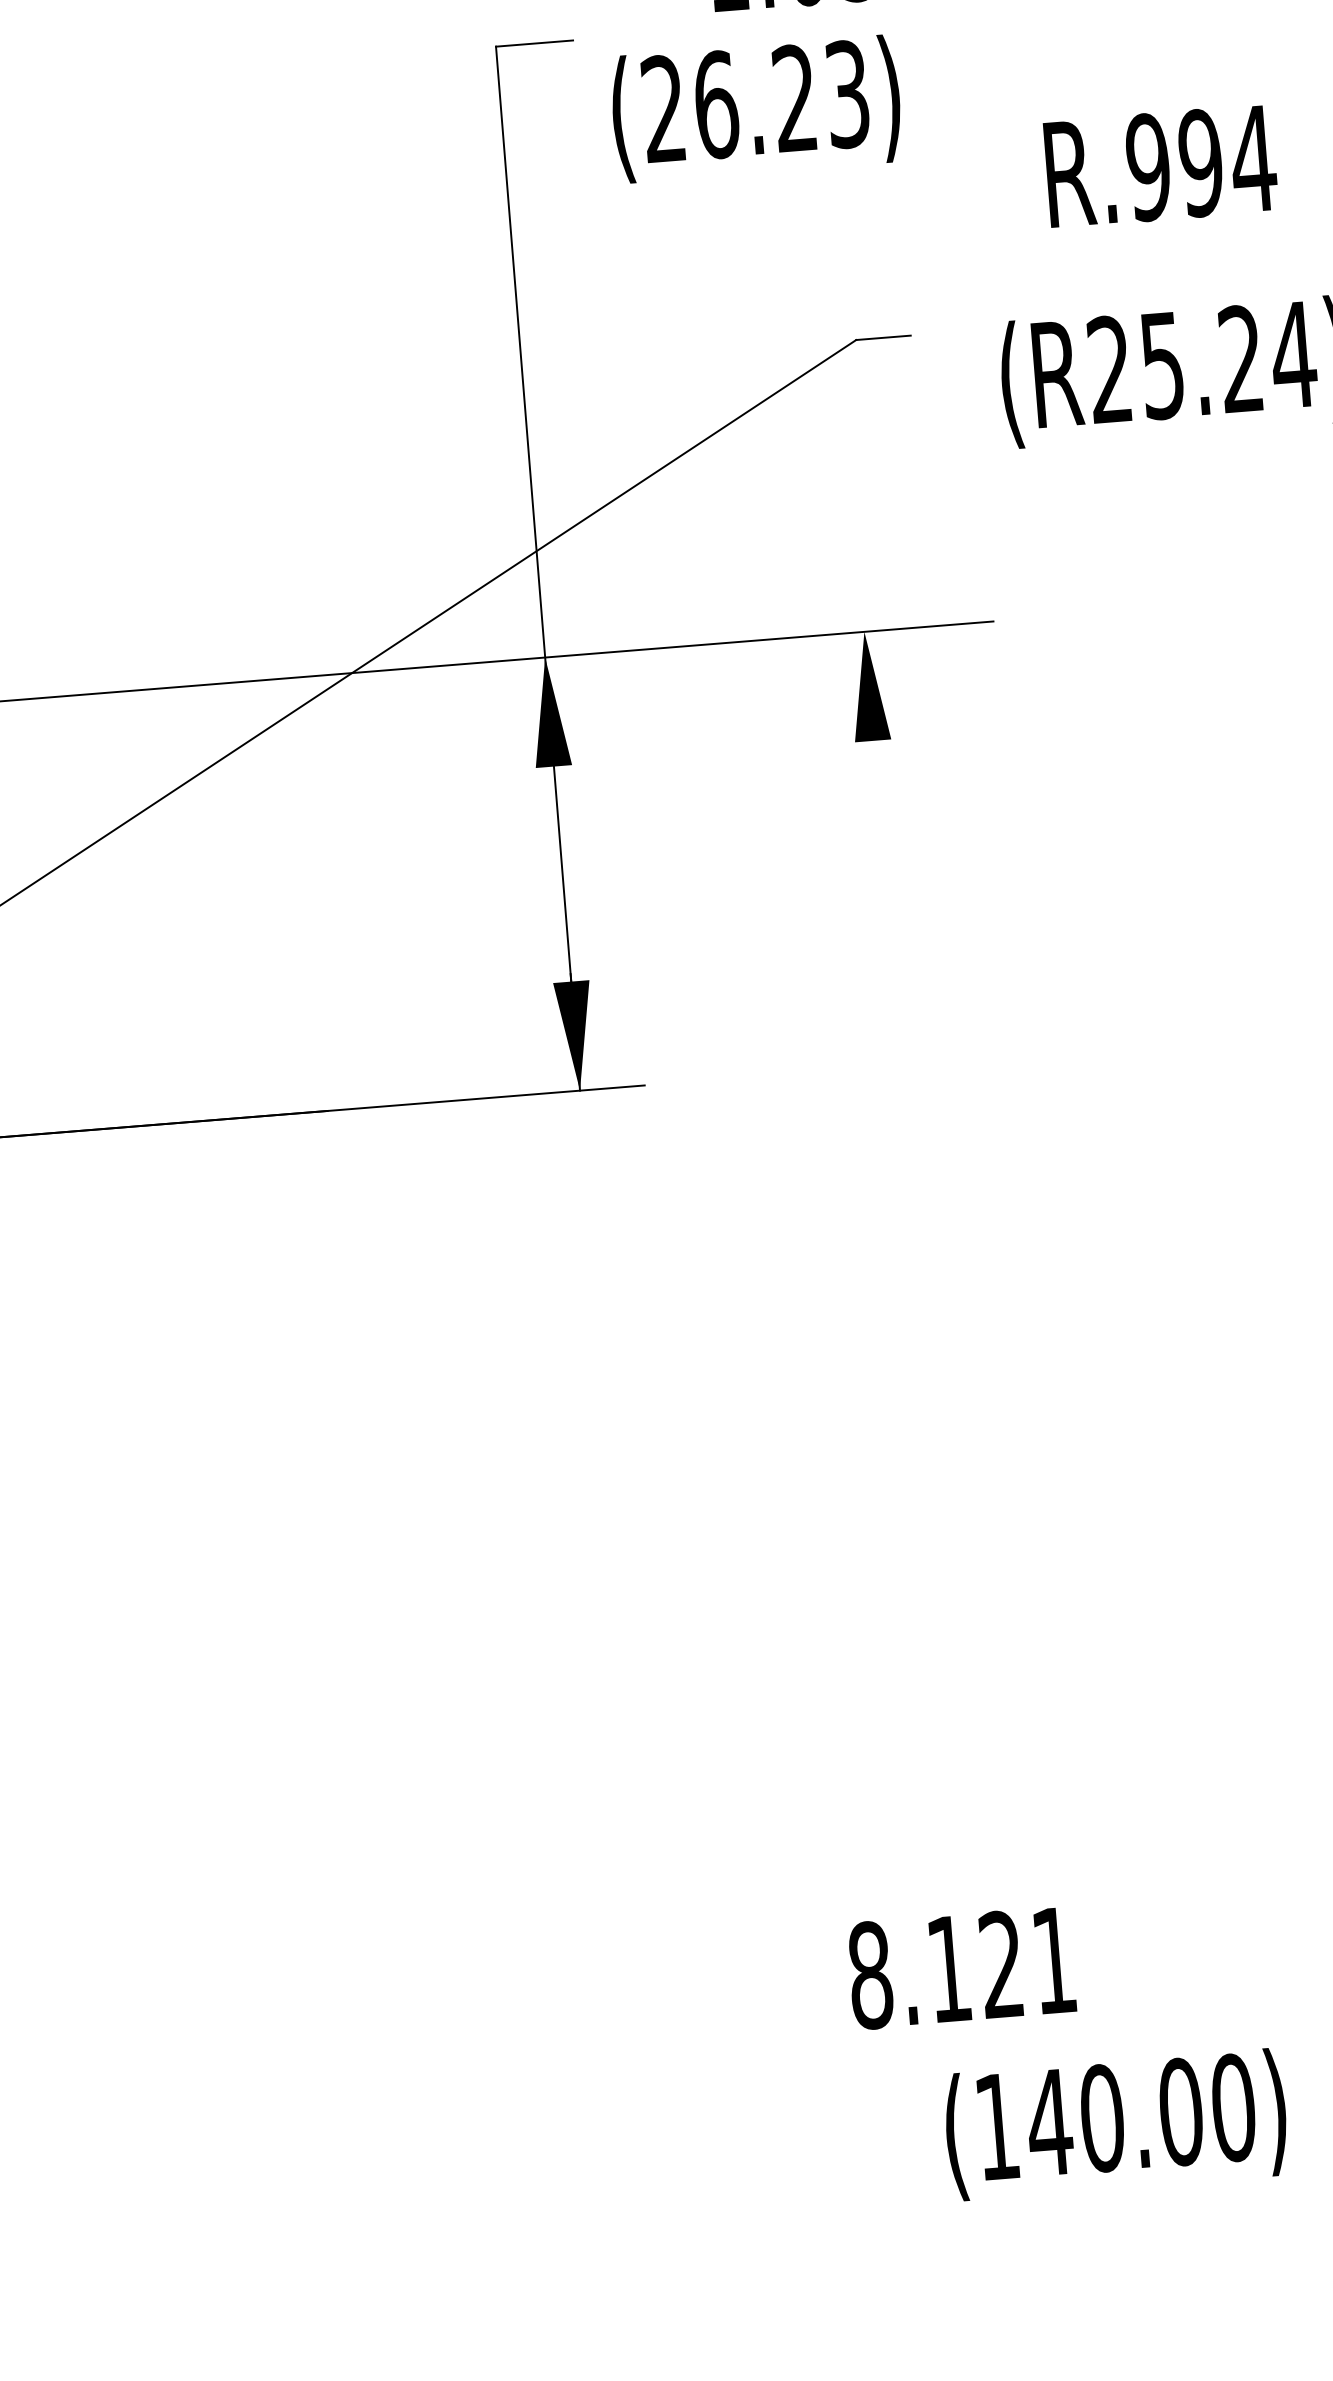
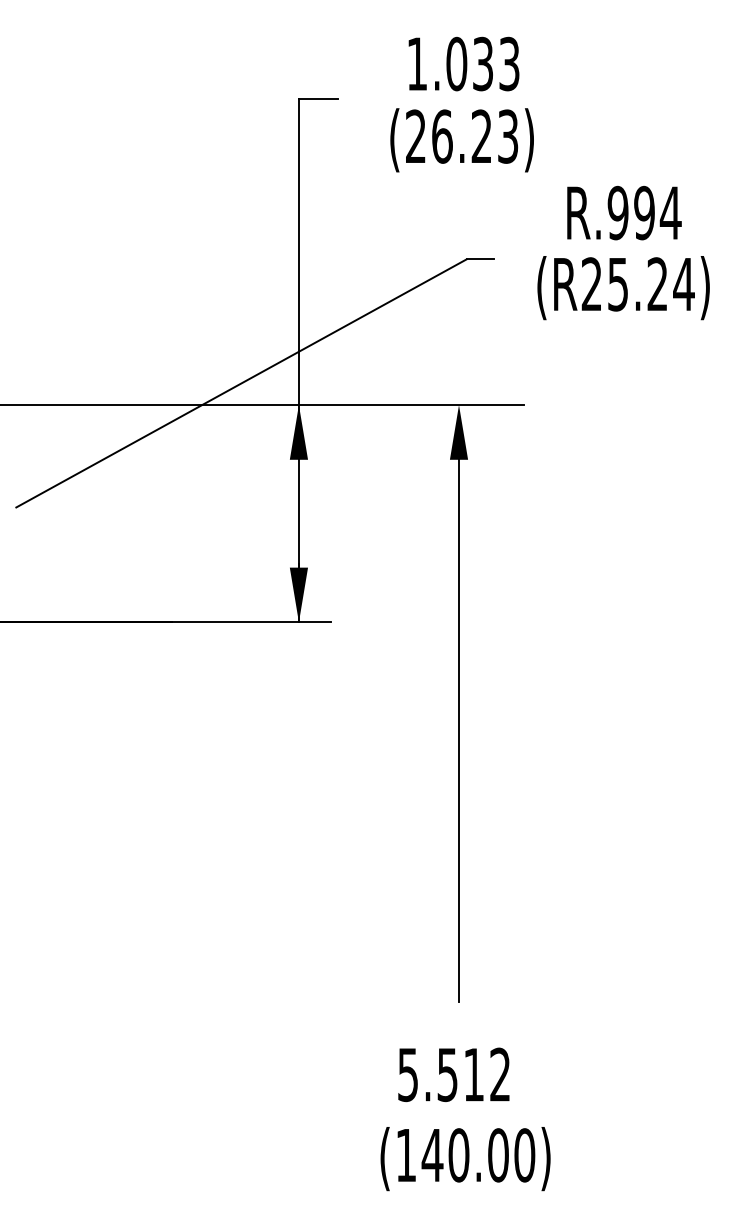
text: (755, 109) -> (461, 140), moved
text: (1160, 165) -> (624, 212), moved
line: (915, 1252) -> (459, 716), added
text: (960, 1967) -> (453, 1074), 8.121 -> 5.512
text: (1116, 2125) -> (465, 1159), moved

